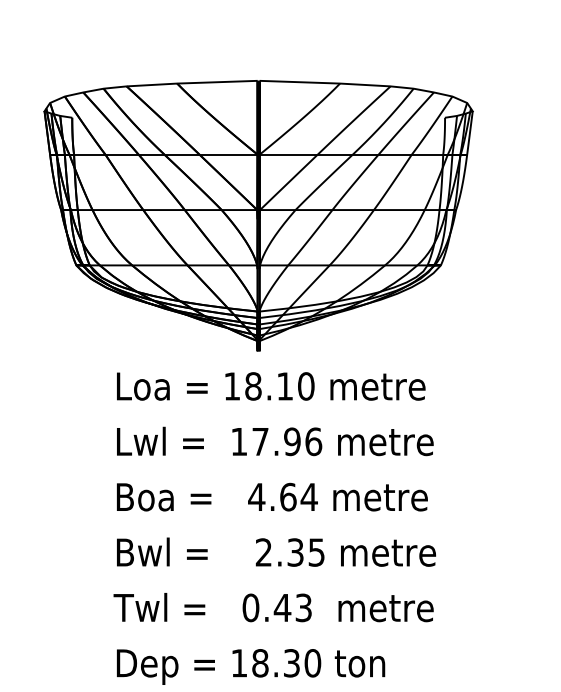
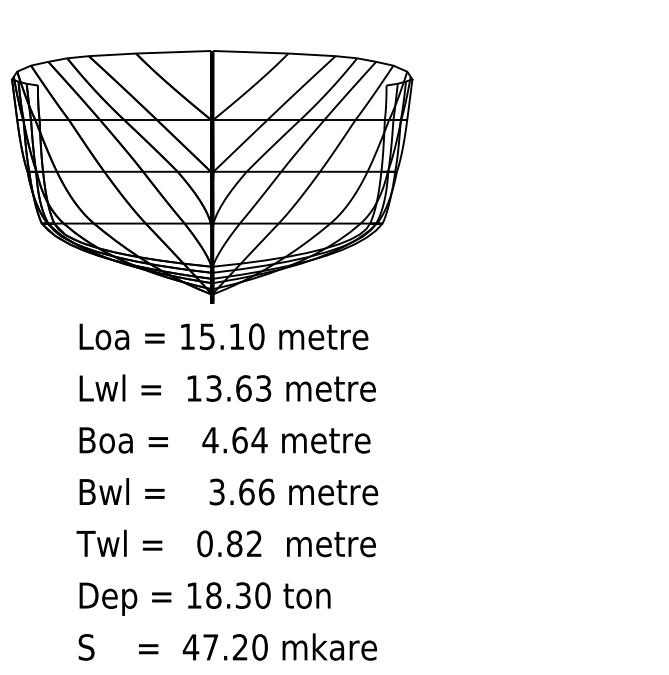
text: (253, 386) -> (207, 336), 18.10 -> 15.10
text: (286, 441) -> (238, 388), 17.96 -> 13.63
text: (289, 551) -> (241, 491), 2.35 -> 3.66
text: (292, 607) -> (243, 543), 0.43 -> 0.82

